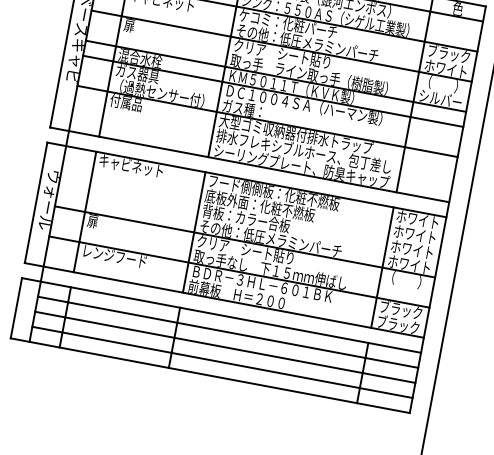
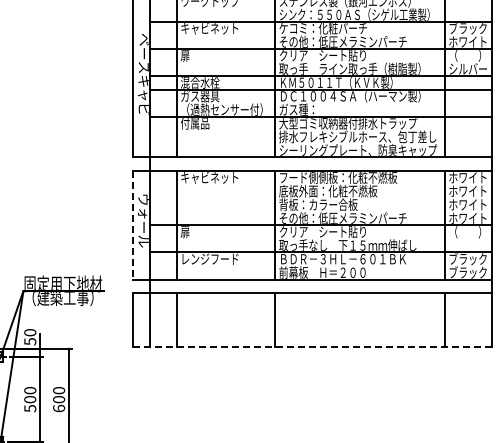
line: (35, 202) -> (132, 225), solid -> dashed
line: (227, 331) -> (320, 306), removed
line: (224, 347) -> (320, 320), removed
line: (221, 361) -> (320, 333), removed
line: (210, 375) -> (312, 347), solid -> dashed

